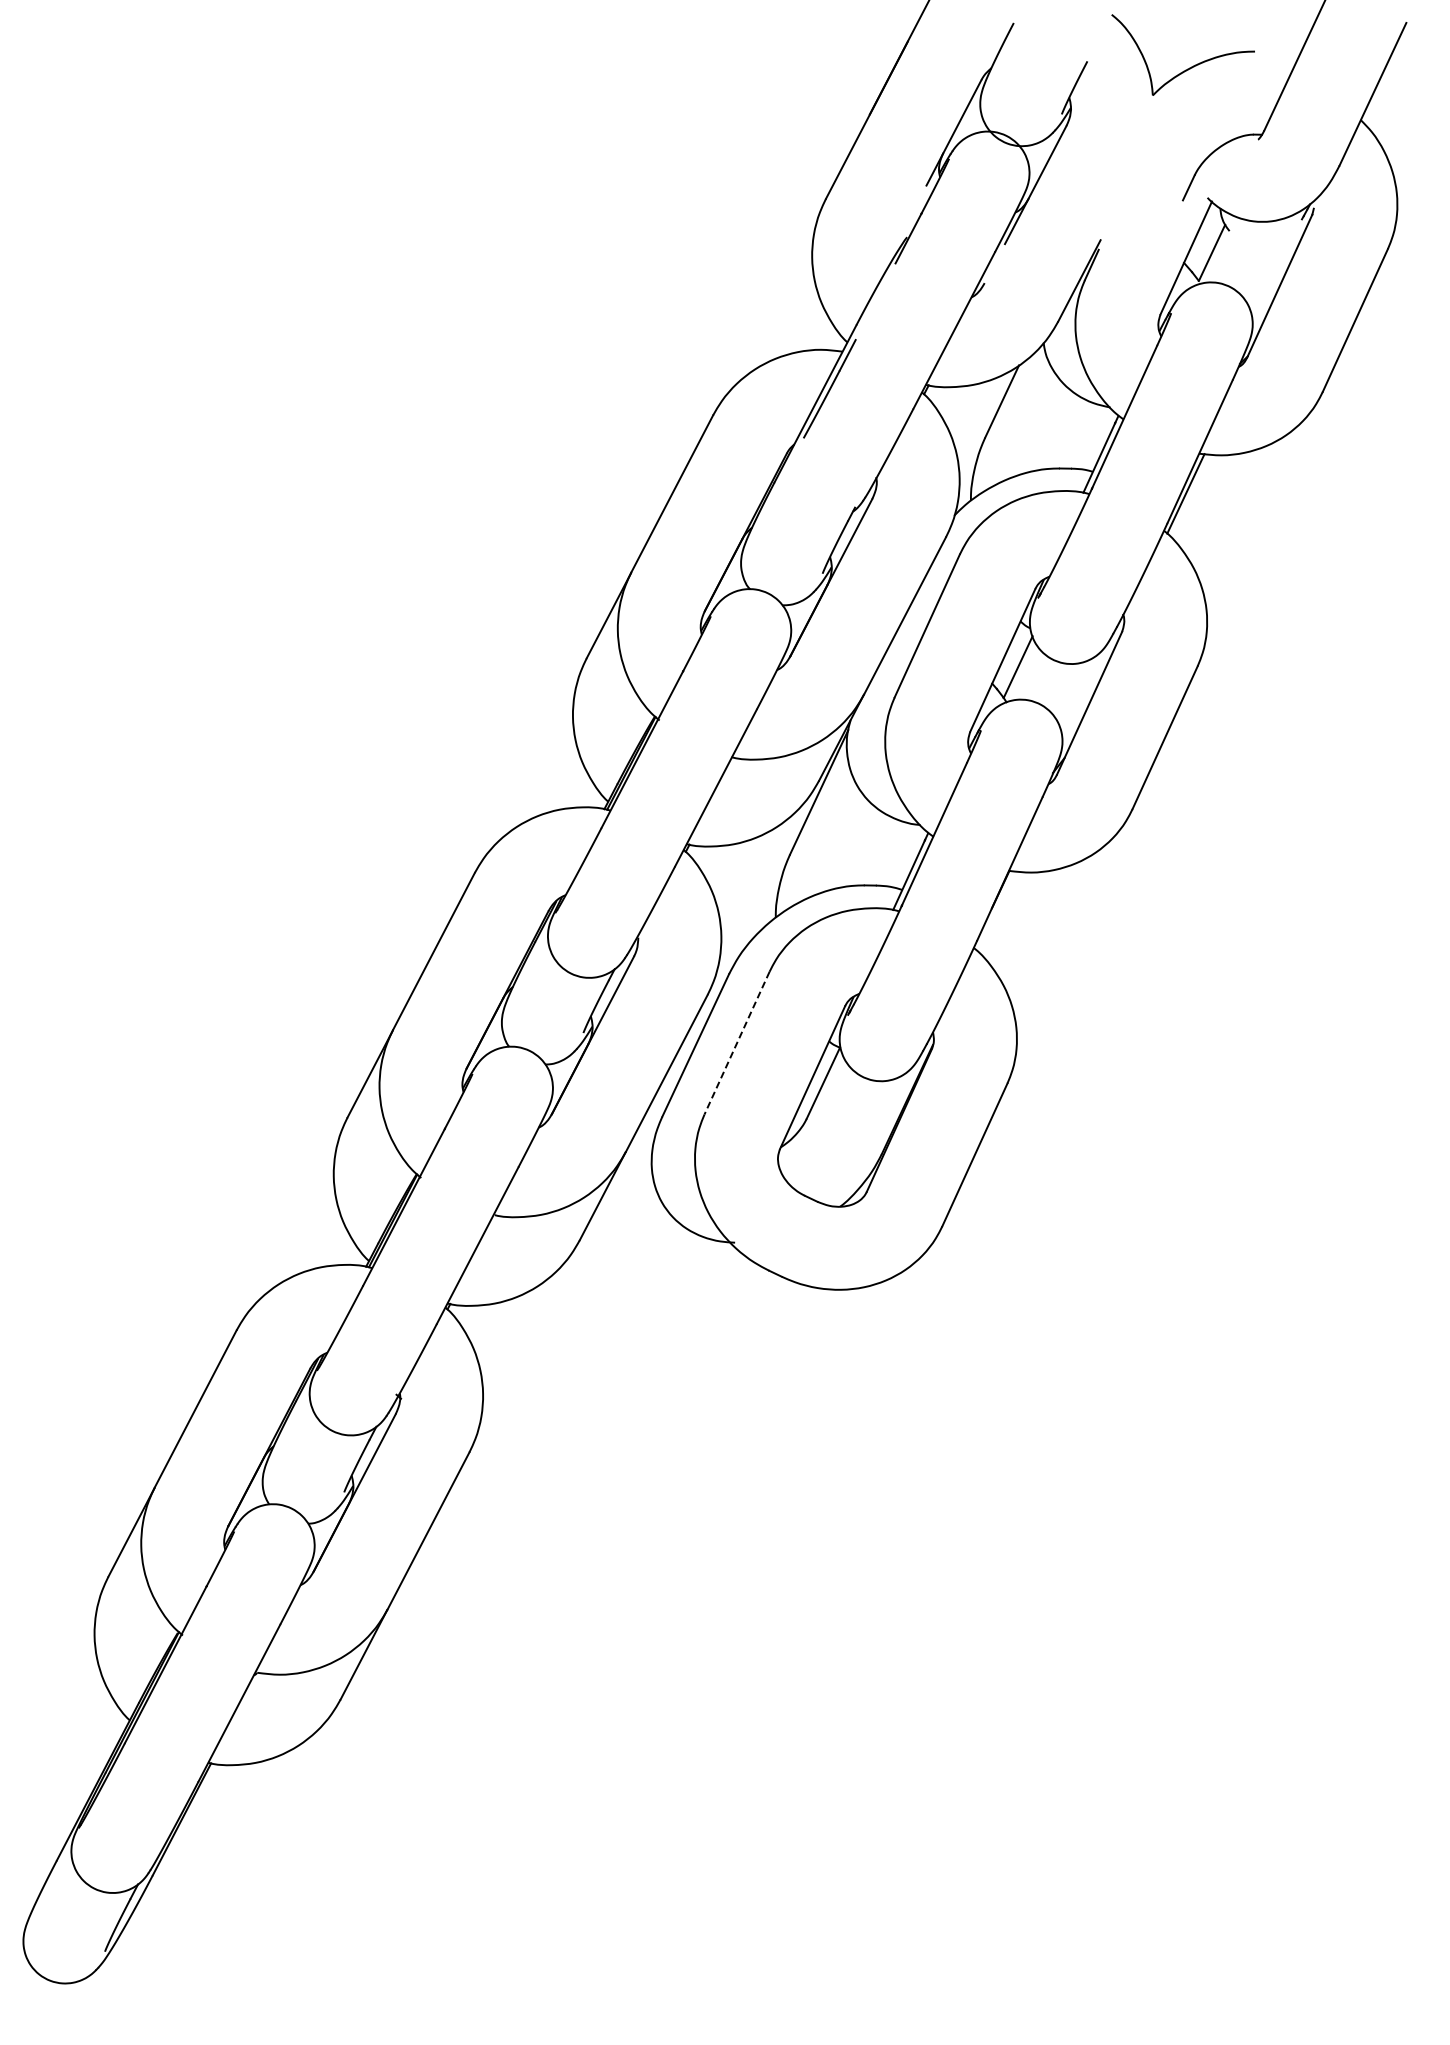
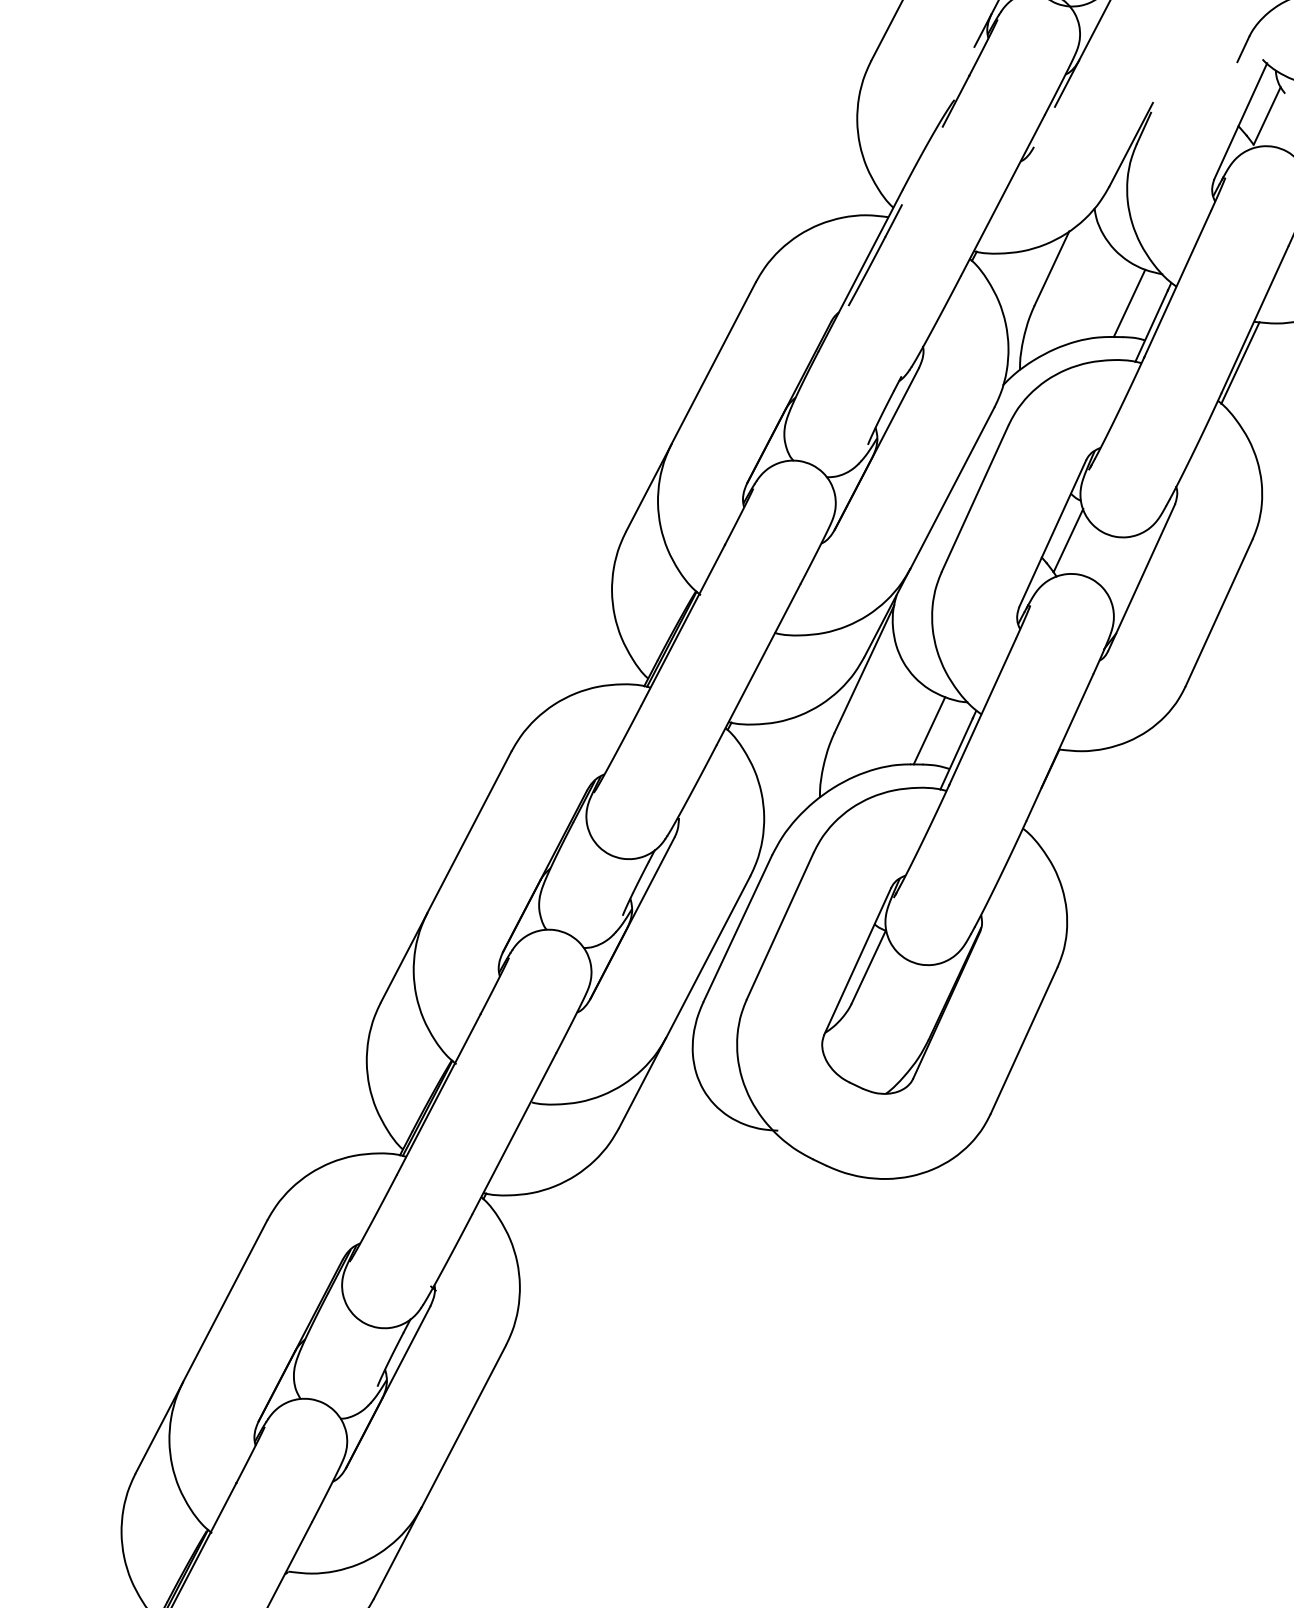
line: (1077, 435) -> (1129, 303), added
line: (882, 852) -> (929, 730), added
line: (736, 1043) -> (779, 926), dashed -> solid

